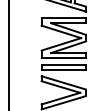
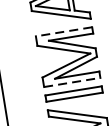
line: (63, 18) -> (63, 32), solid -> dashed
line: (64, 58) -> (73, 82), solid -> dashed

